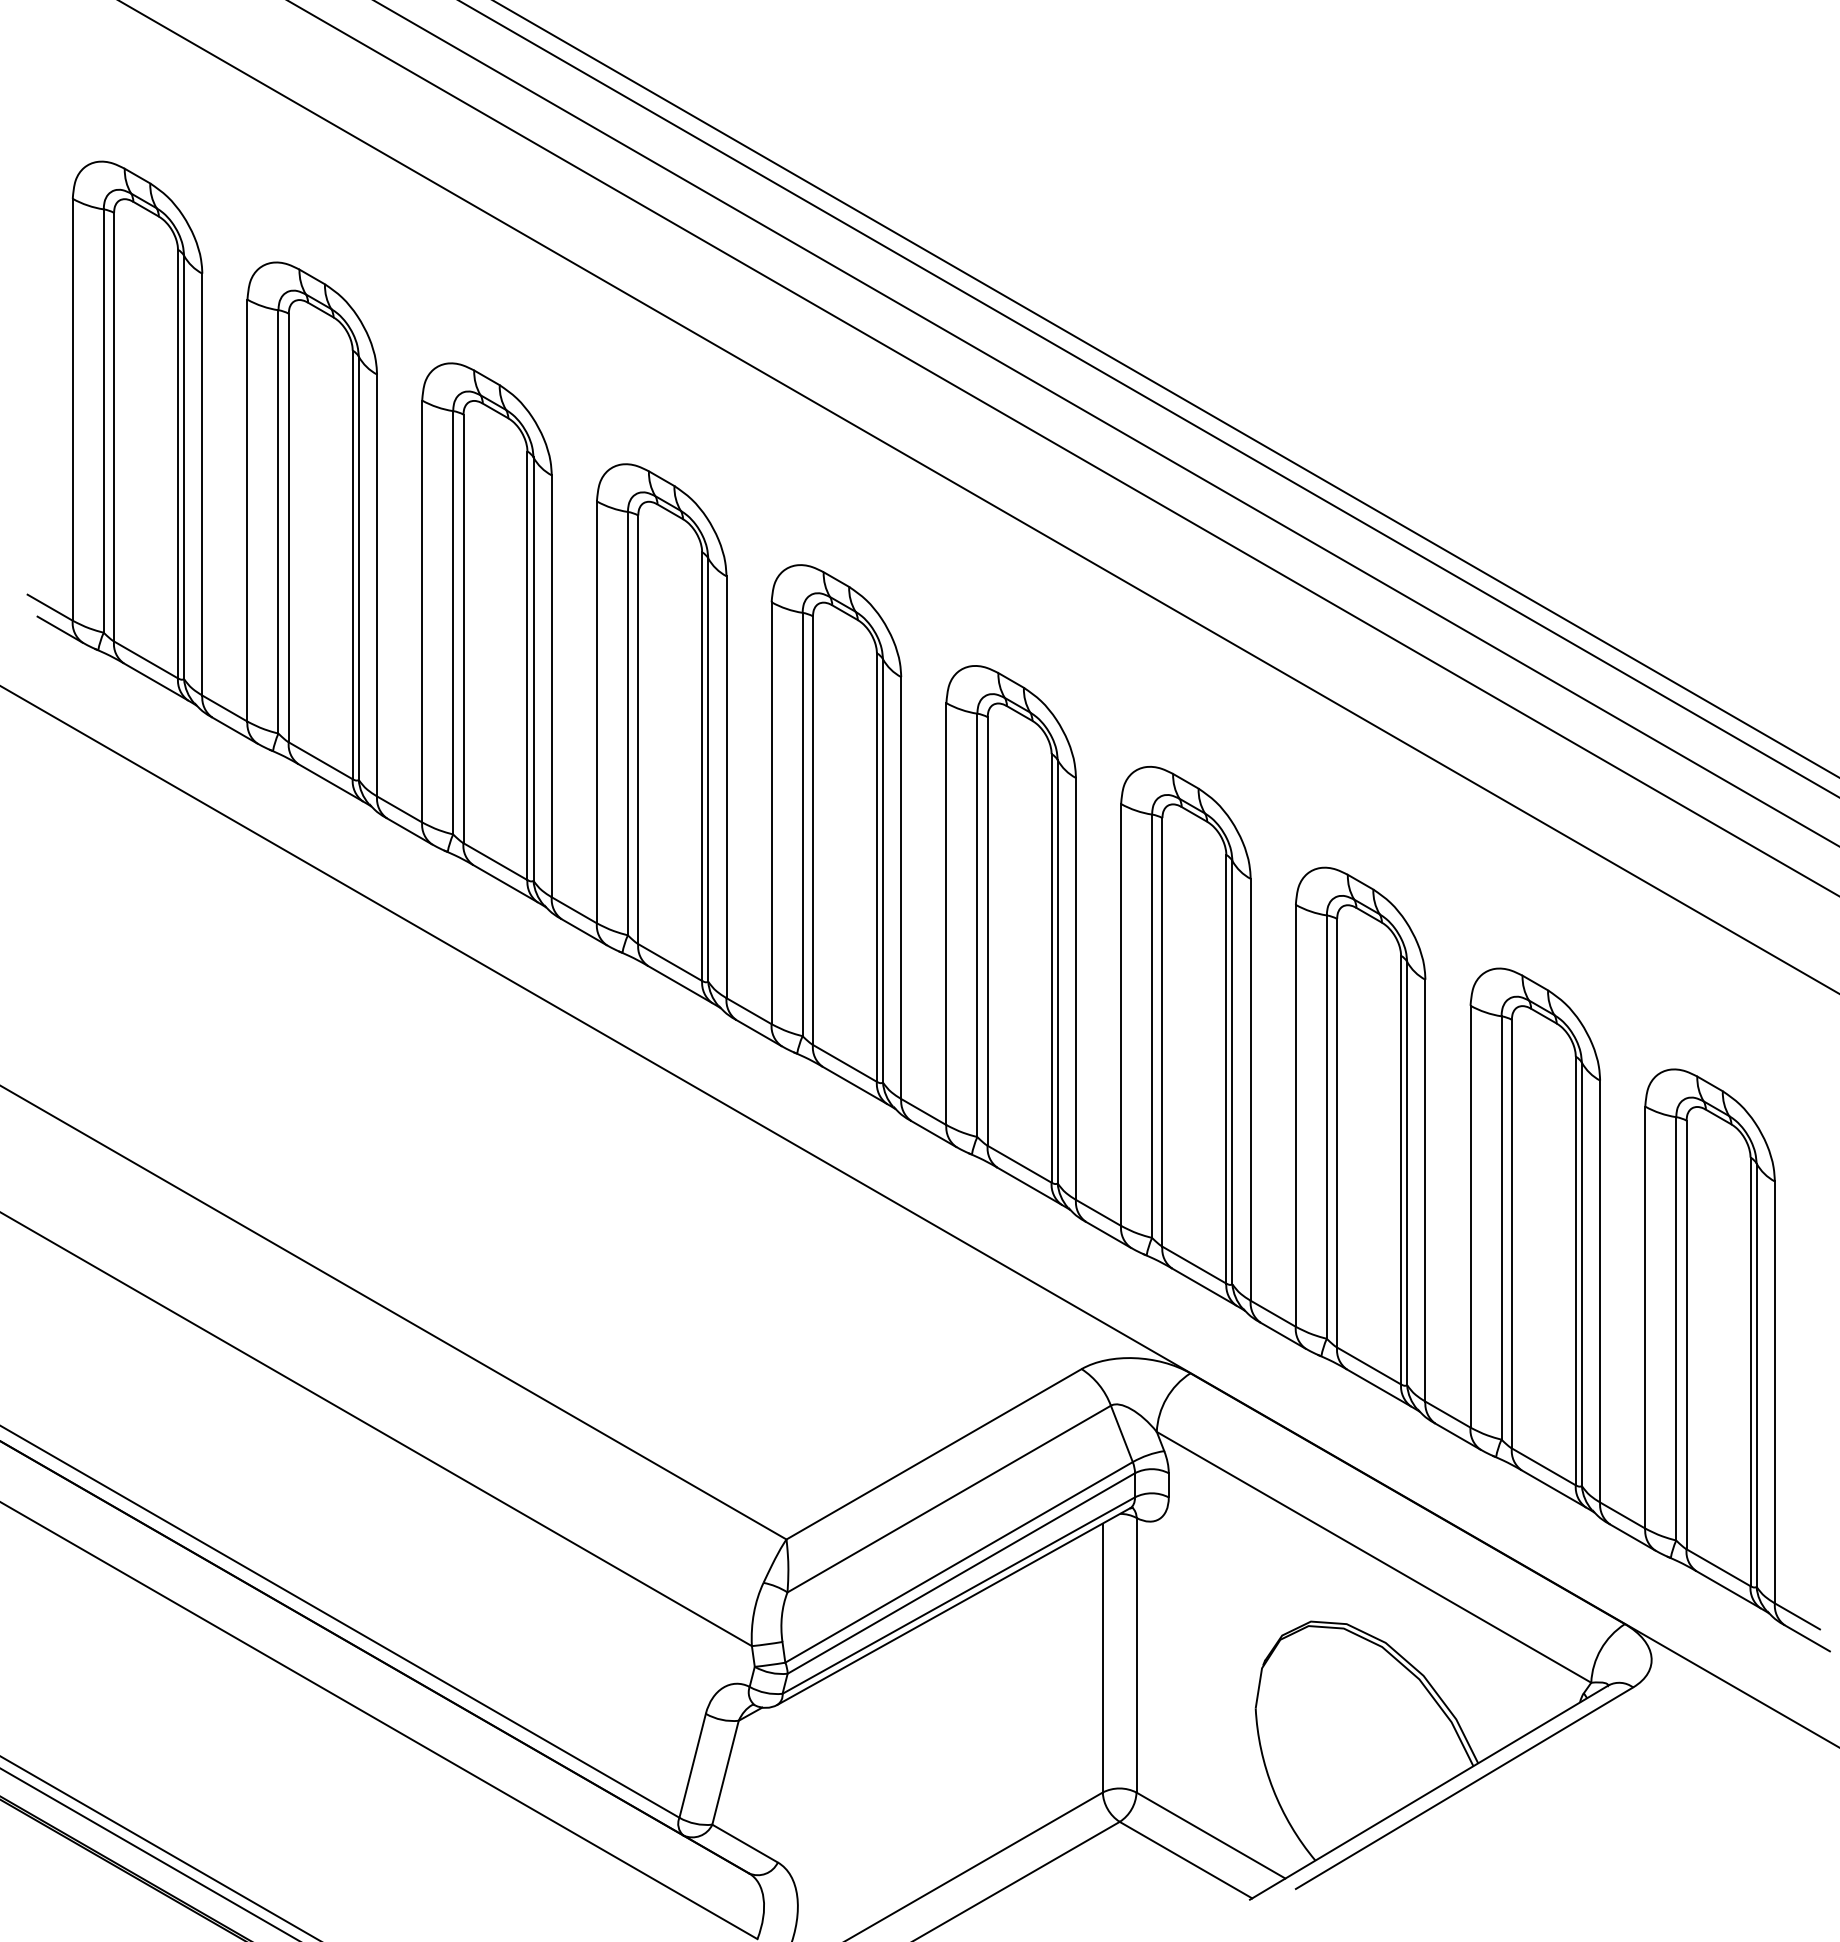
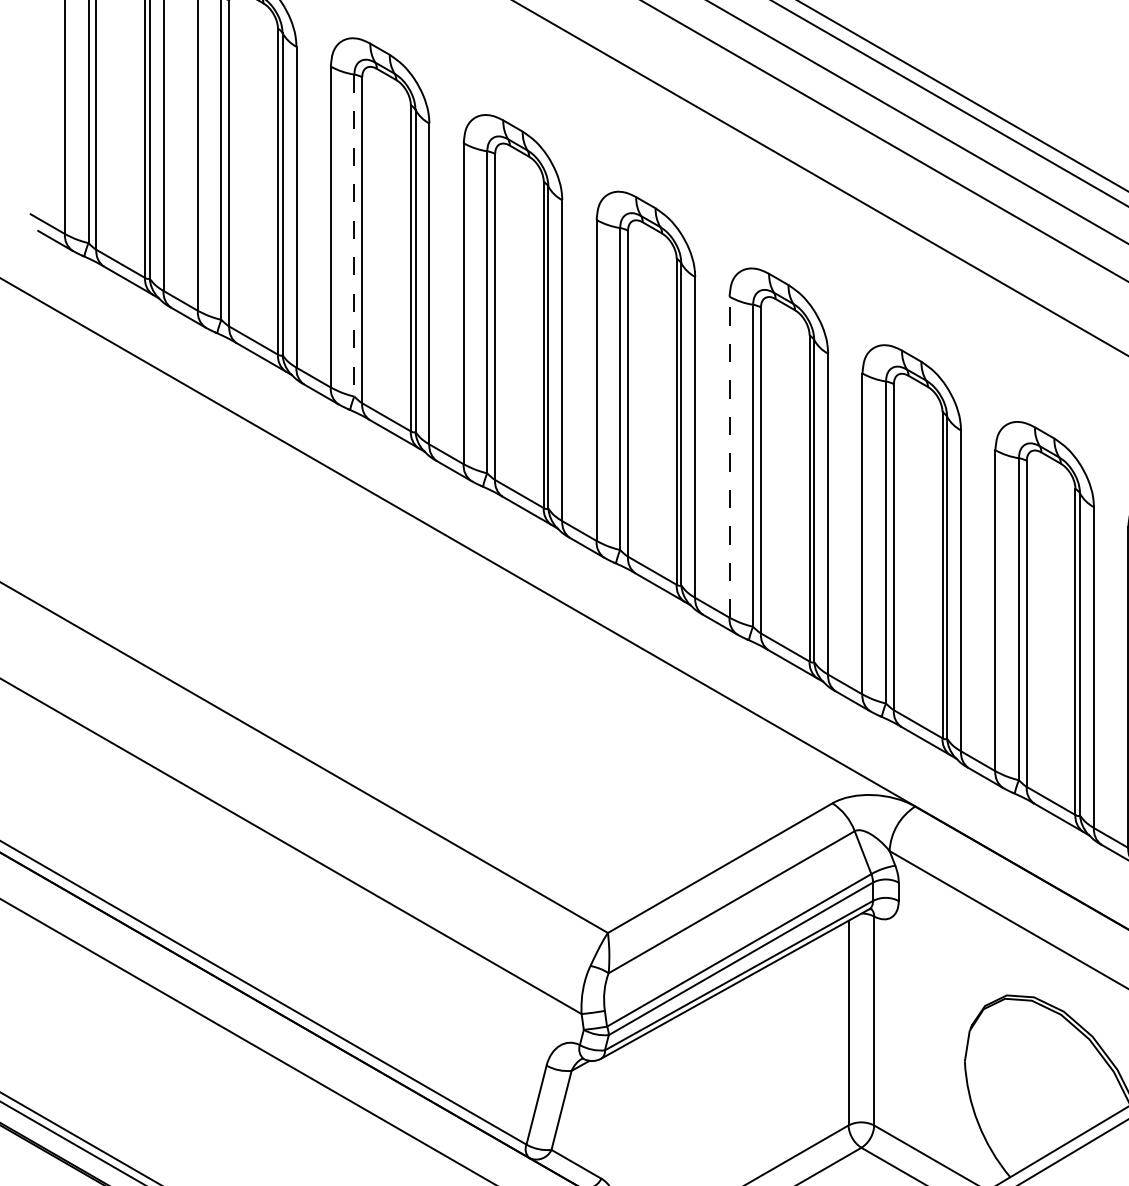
line: (453, 622) -> (354, 235), solid -> dashed
line: (946, 914) -> (729, 457), solid -> dashed

